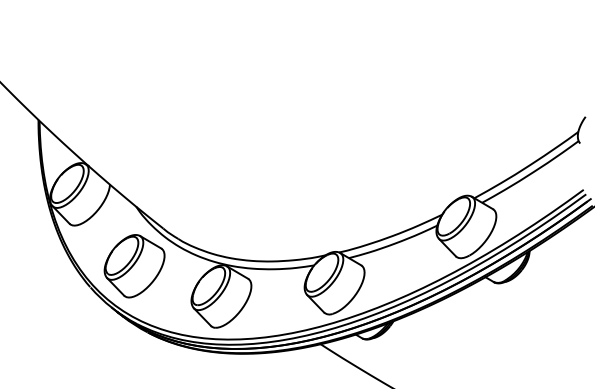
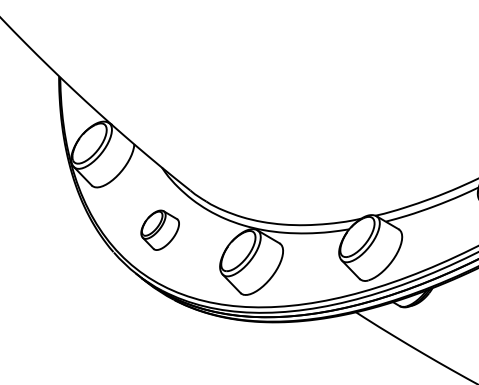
part: (134, 266) -> (160, 230), size x0.6

